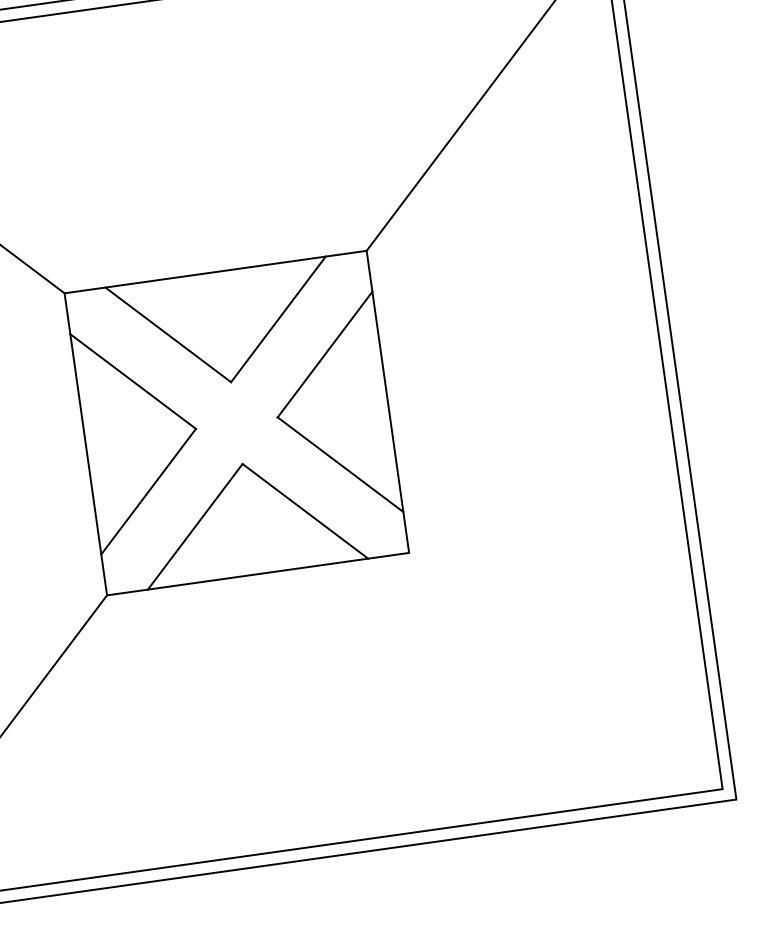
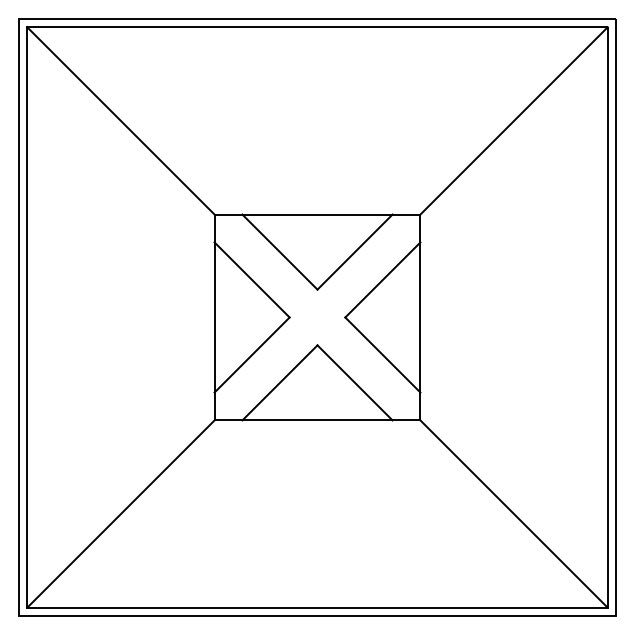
line: (564, 670) -> (513, 513), added

